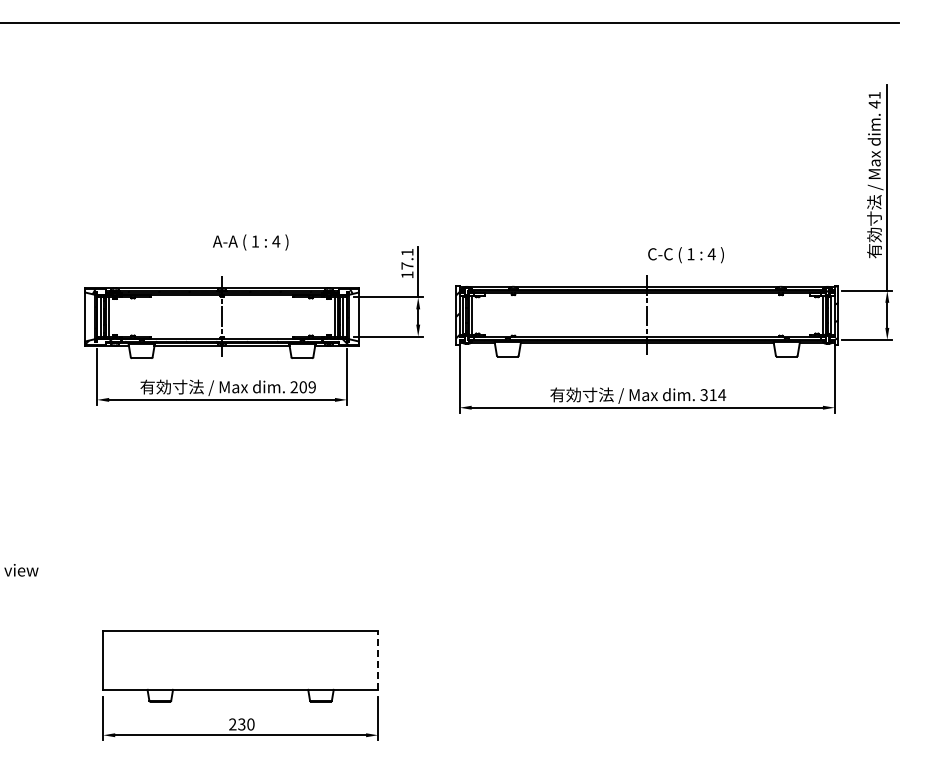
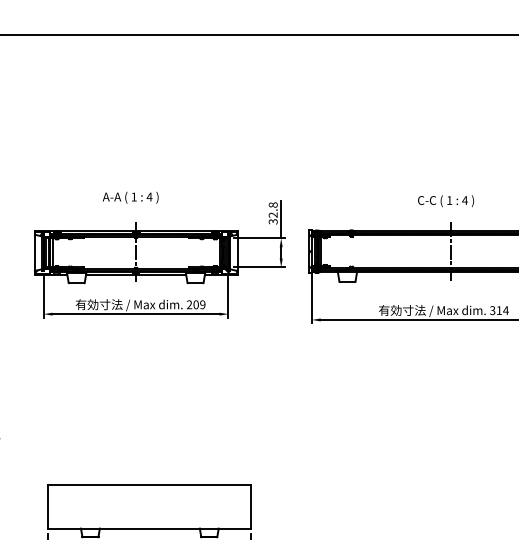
text: (250, 242) -> (130, 197), moved
text: (685, 255) -> (445, 201), moved
text: (407, 263) -> (273, 213), 17.1 -> 32.8
line: (378, 660) -> (251, 506), dashed -> solid

